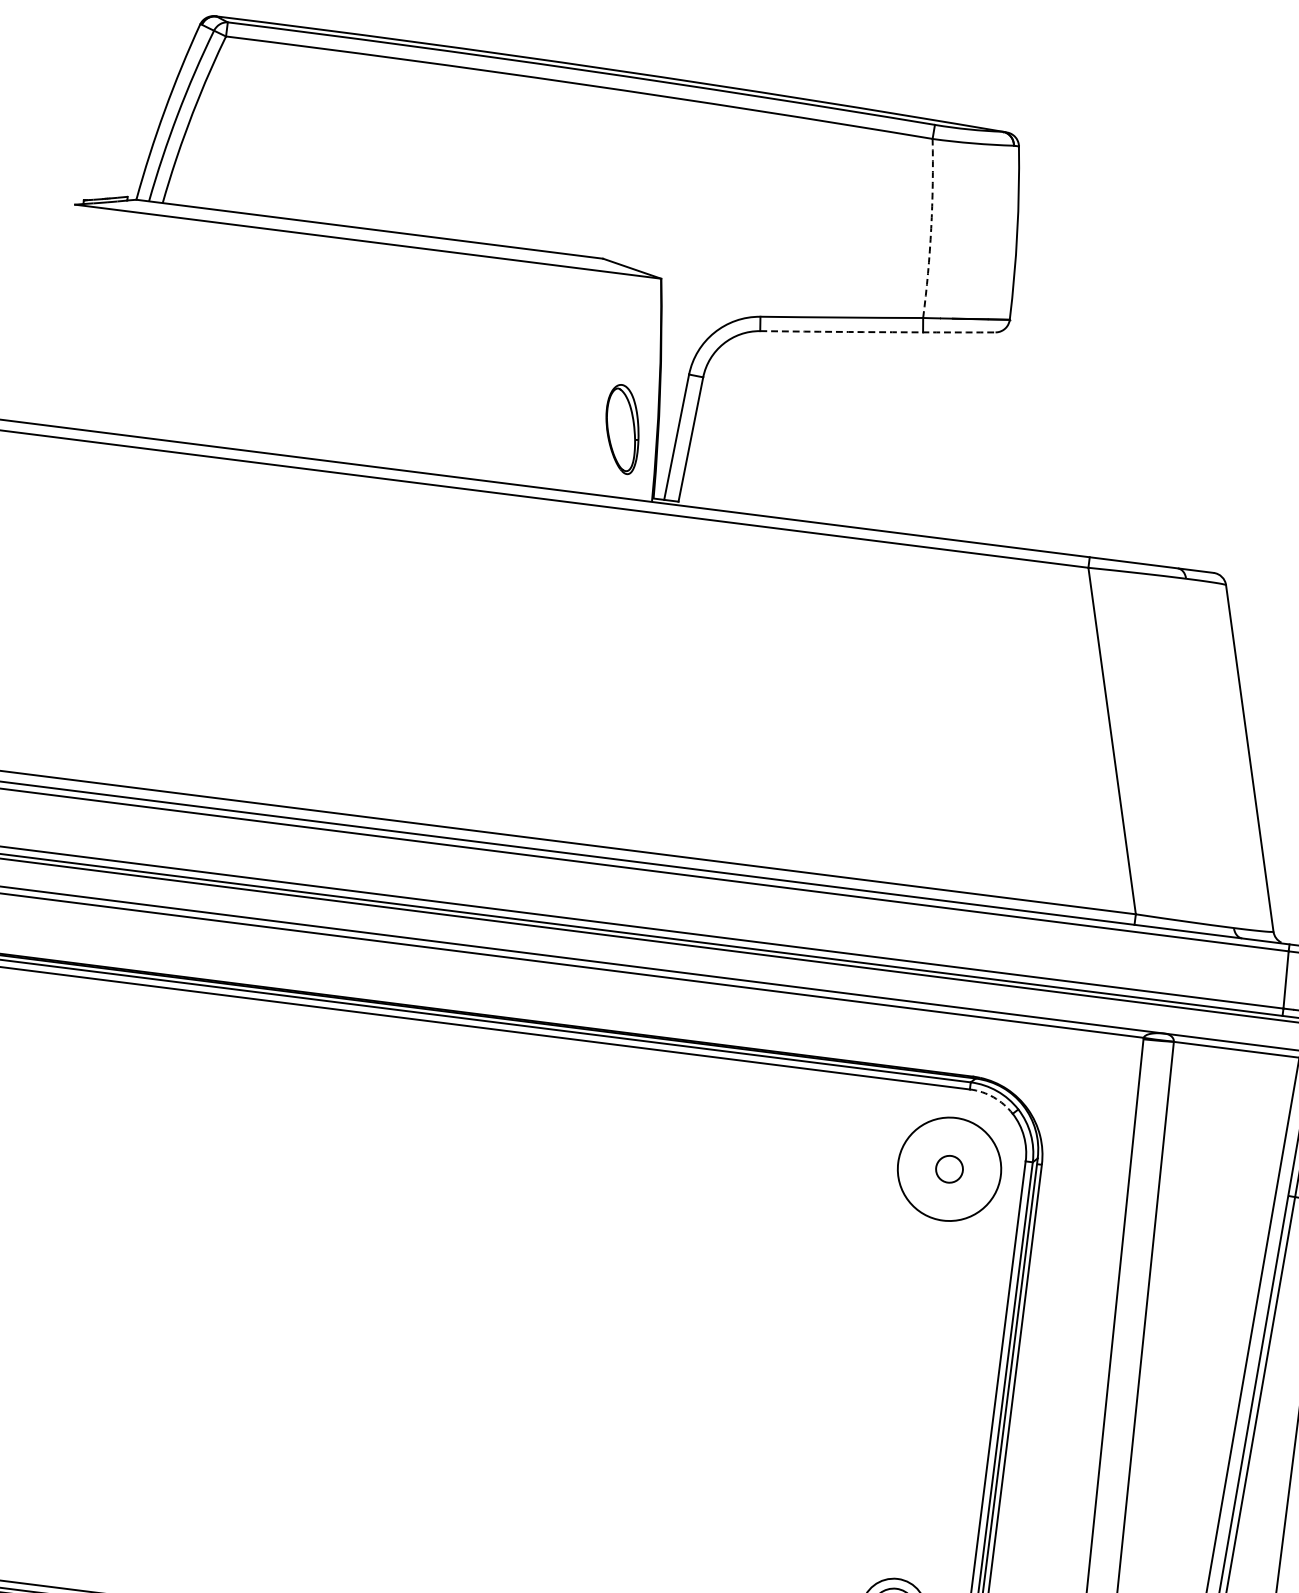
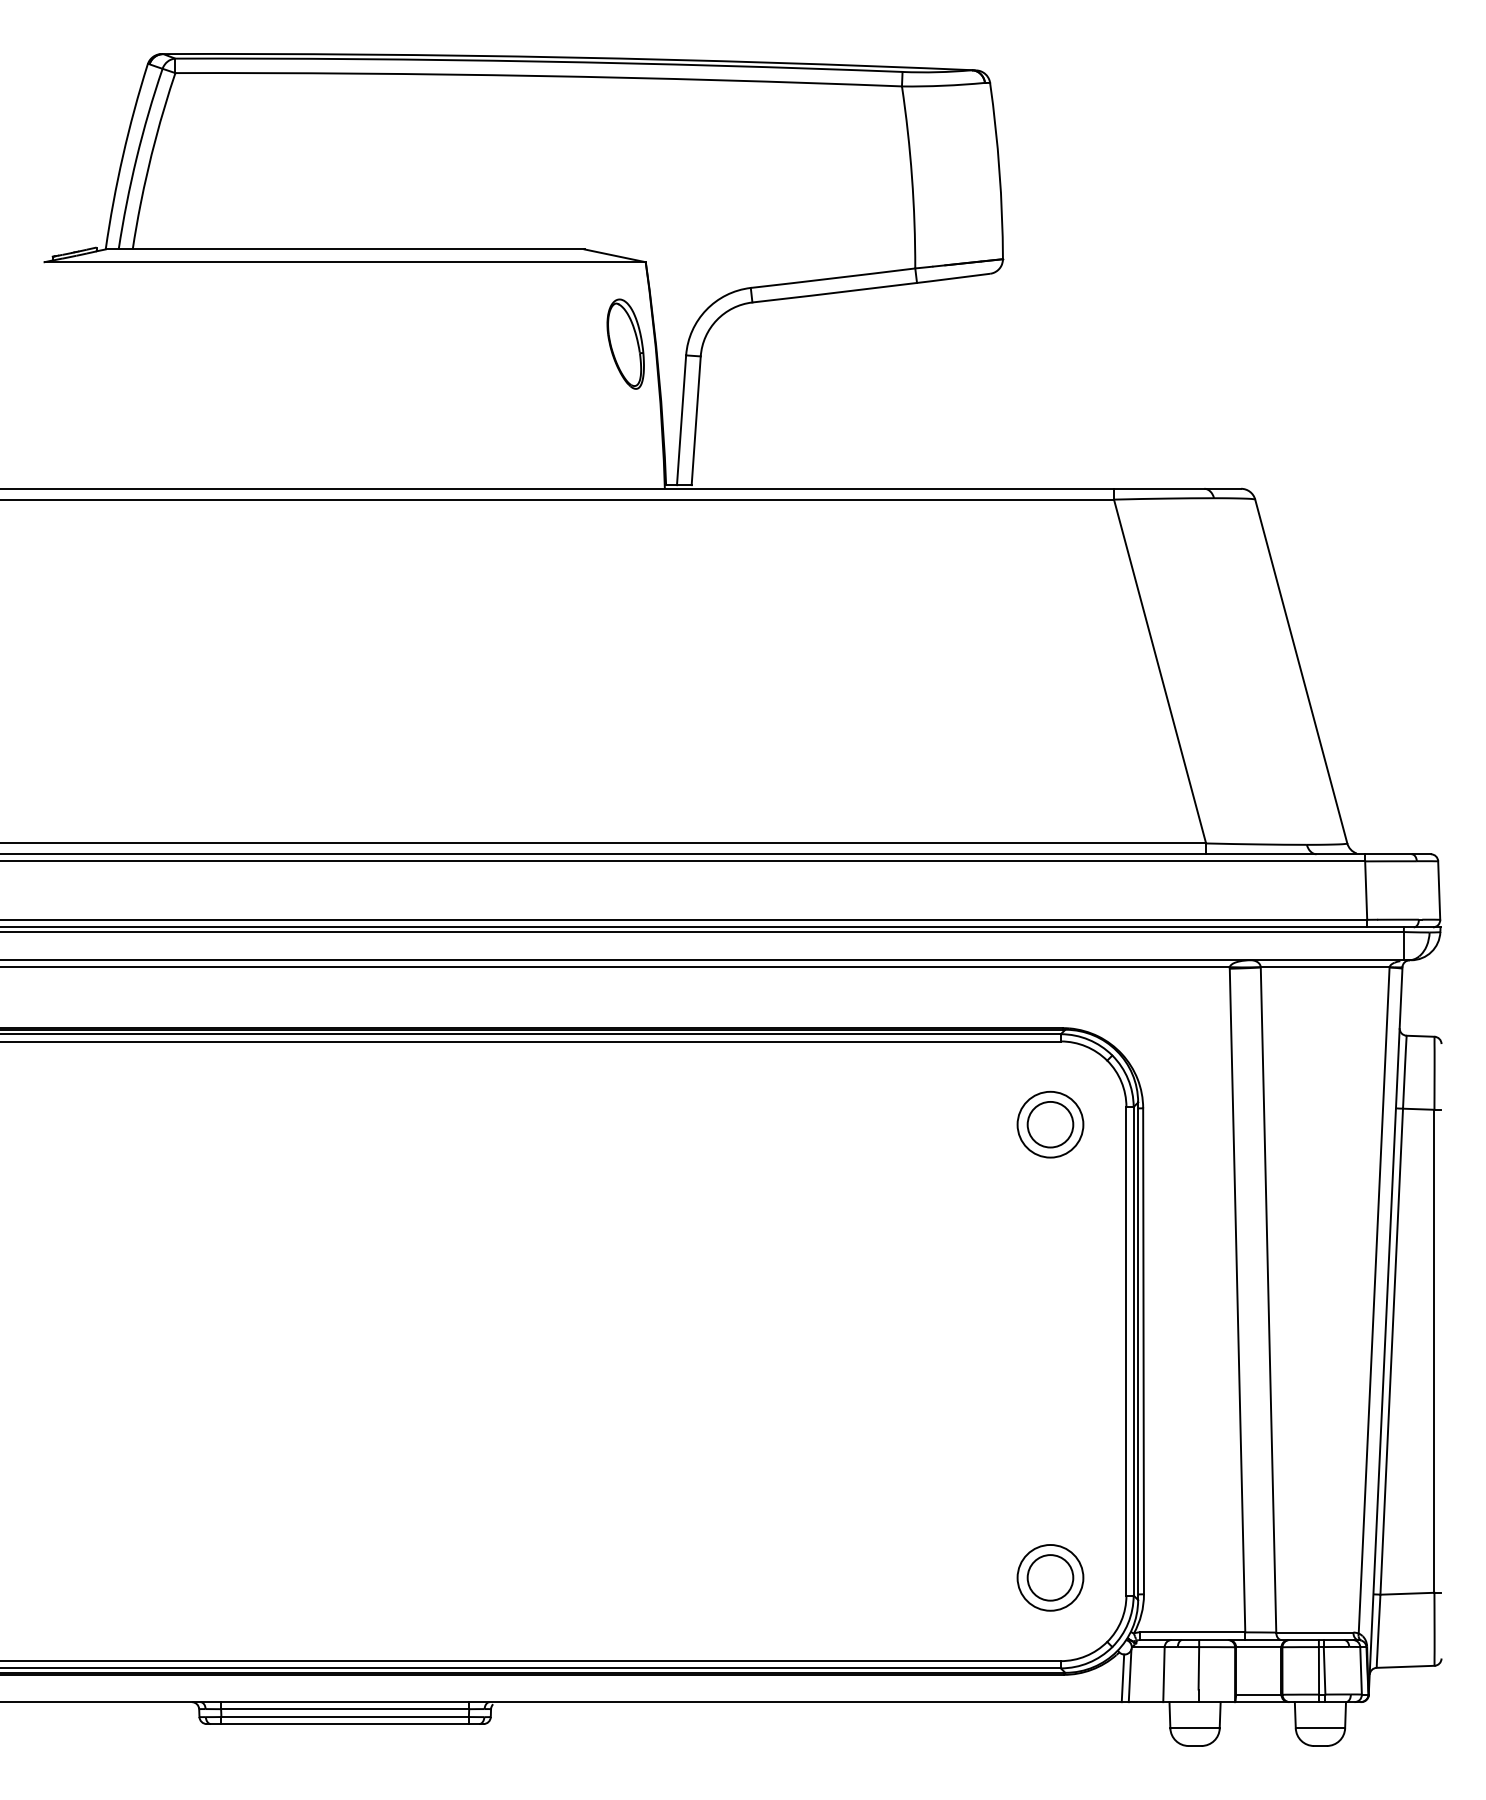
arc: (931, 229) -> (912, 177), dashed -> solid
arc: (878, 332) -> (871, 288), dashed -> solid
part: (622, 428) -> (625, 343), moved
arc: (993, 1097) -> (1085, 1046), dashed -> solid
circle: (949, 1169) -> (1050, 1124), size x0.62
circle: (949, 1169) -> (1050, 1124), size x1.67

